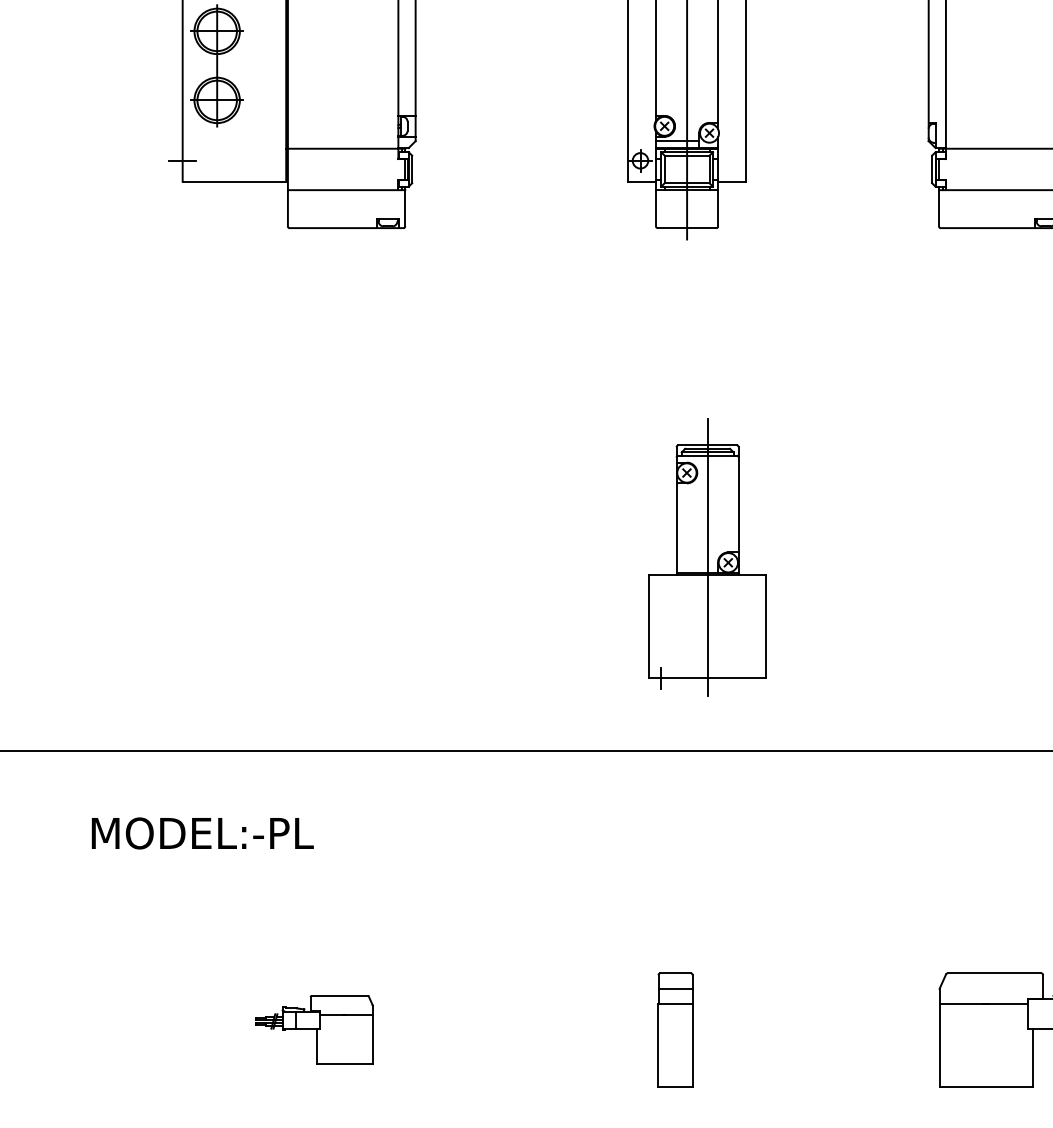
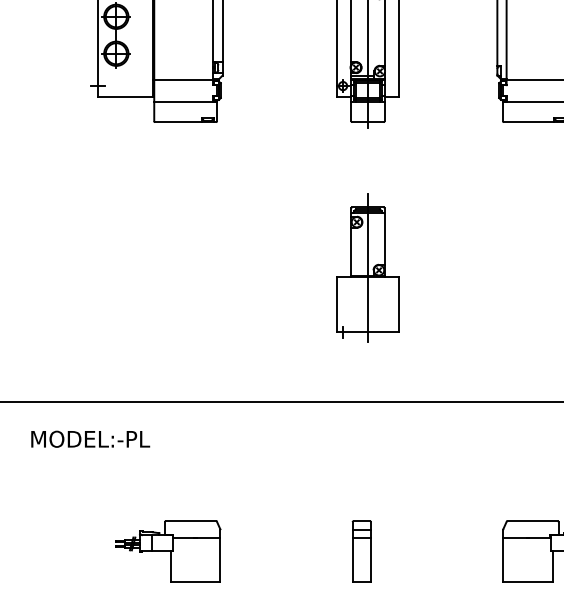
part: (706, 557) -> (367, 267), moved
text: (202, 831) -> (90, 438), moved
part: (314, 1029) -> (168, 551), size x1.67

